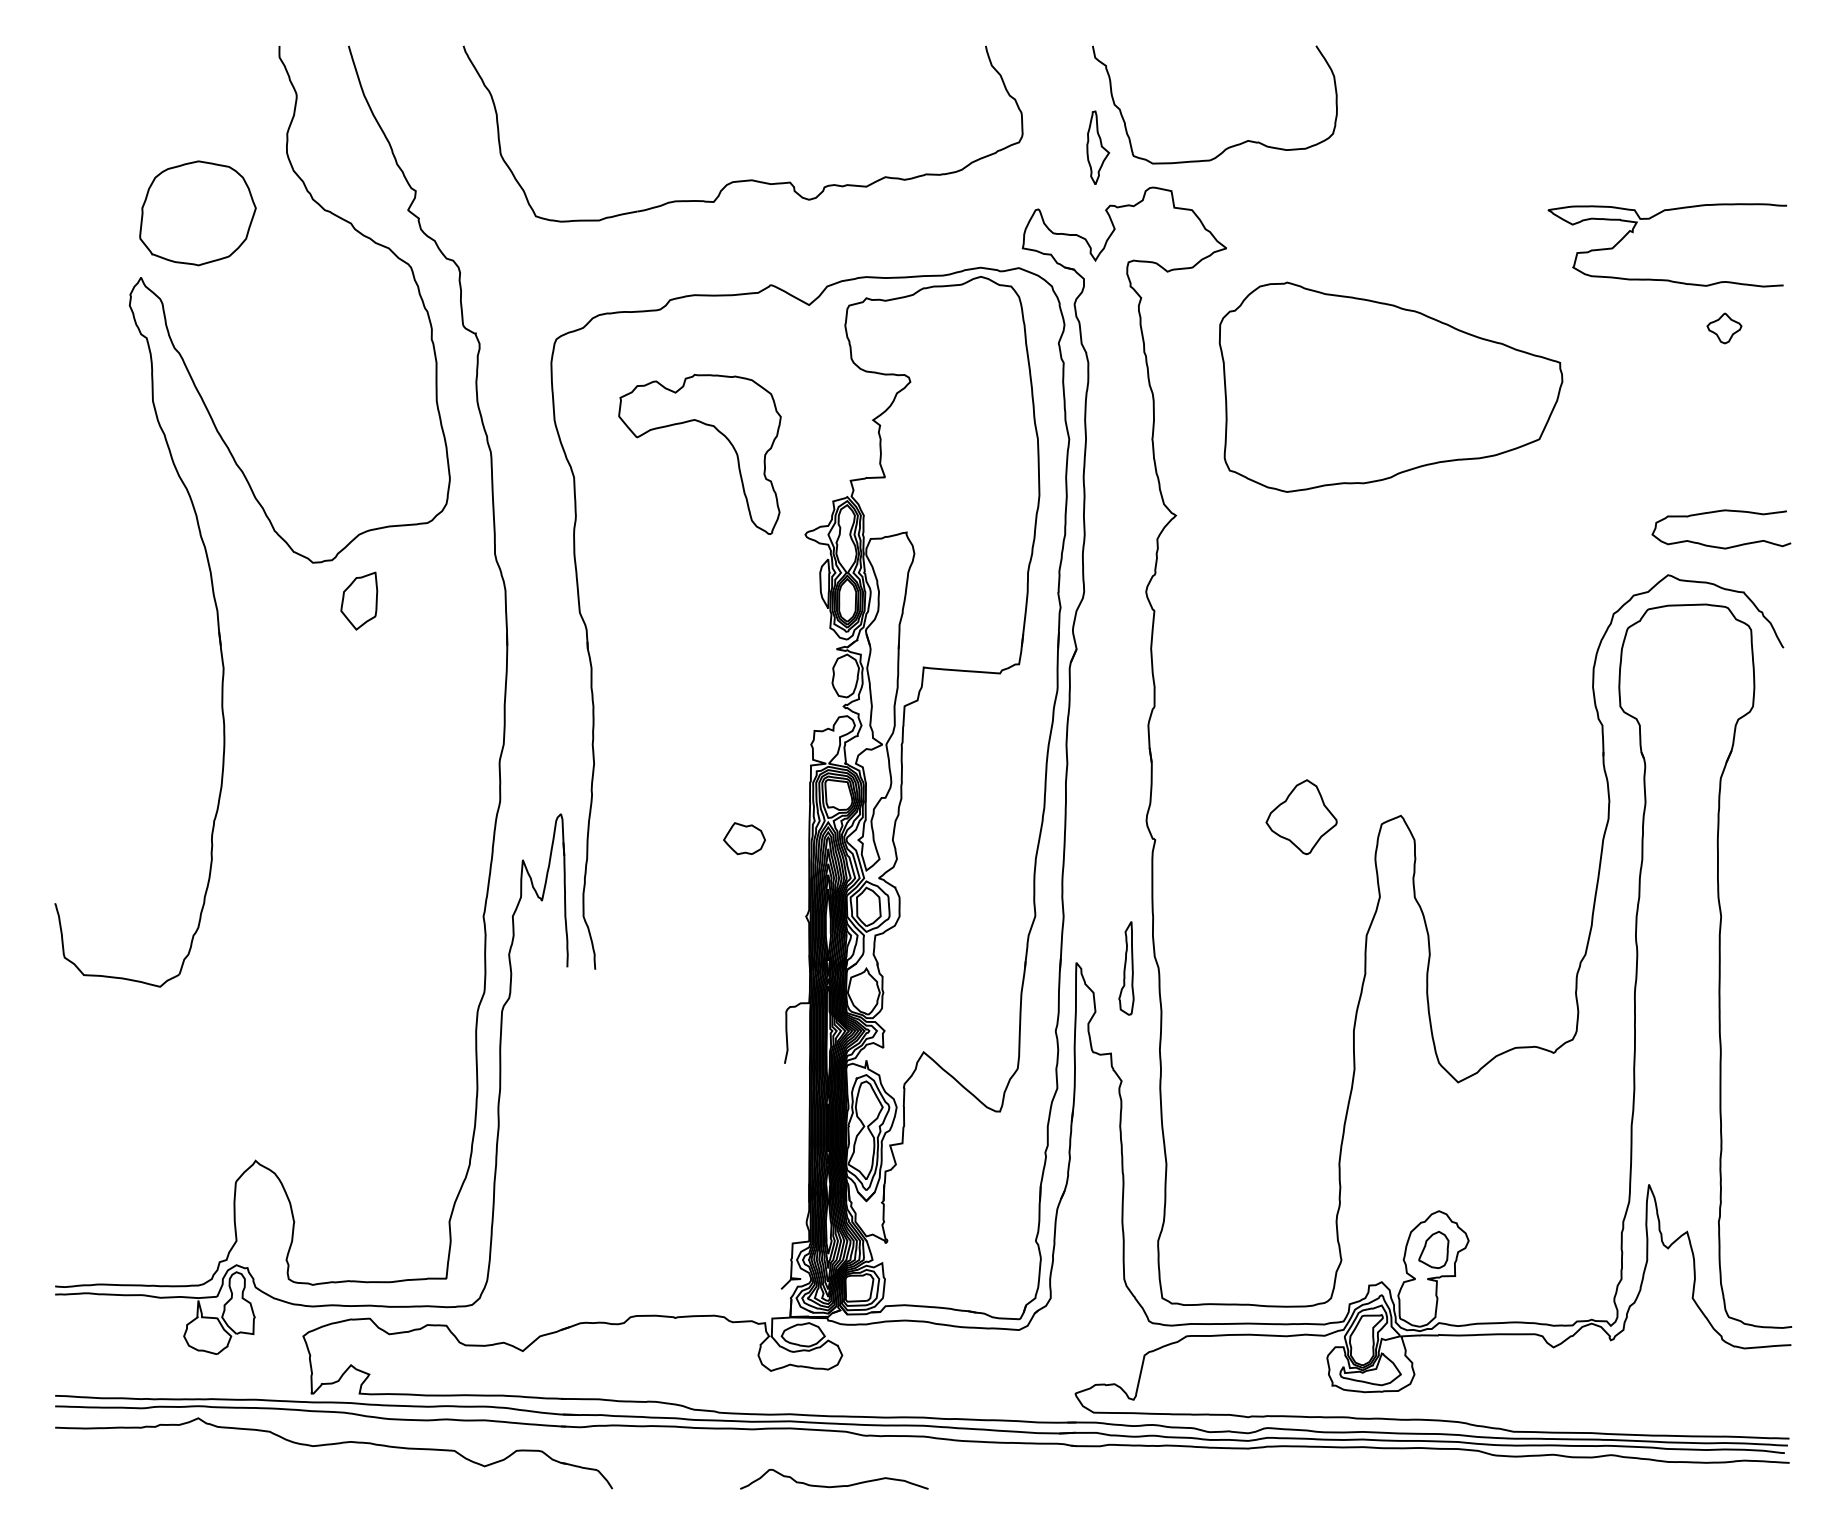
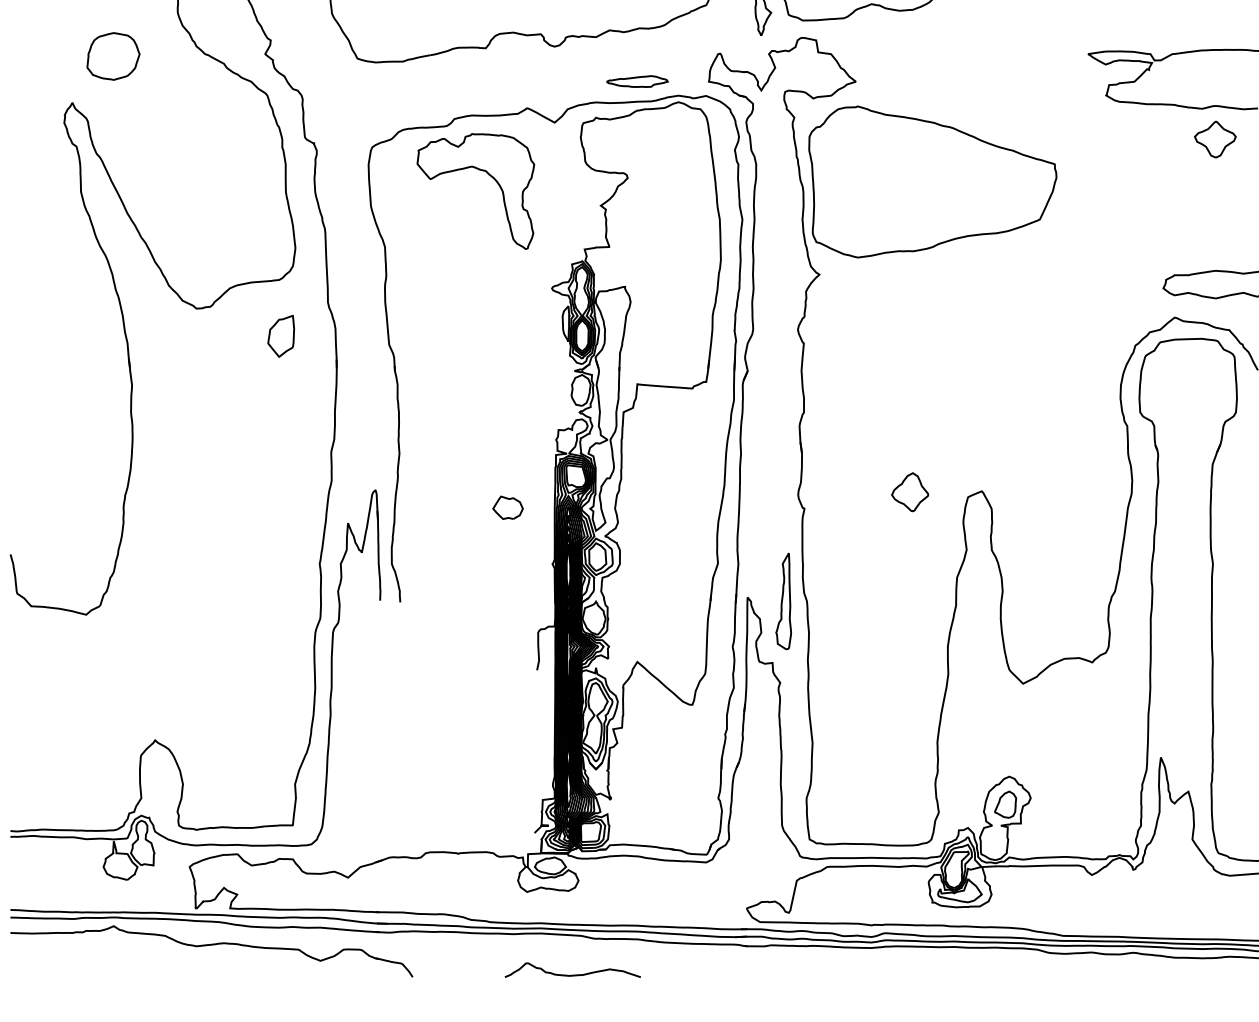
part: (197, 213) -> (113, 56), size x0.62
part: (923, 247) -> (637, 81), added
part: (1724, 328) -> (1215, 139), size x1.67
part: (1390, 386) -> (932, 181), moved
part: (718, 432) -> (489, 175), moved
part: (359, 600) -> (281, 335), moved
part: (1301, 816) -> (910, 491), size x0.71
part: (1126, 968) -> (783, 601), size x1.43

